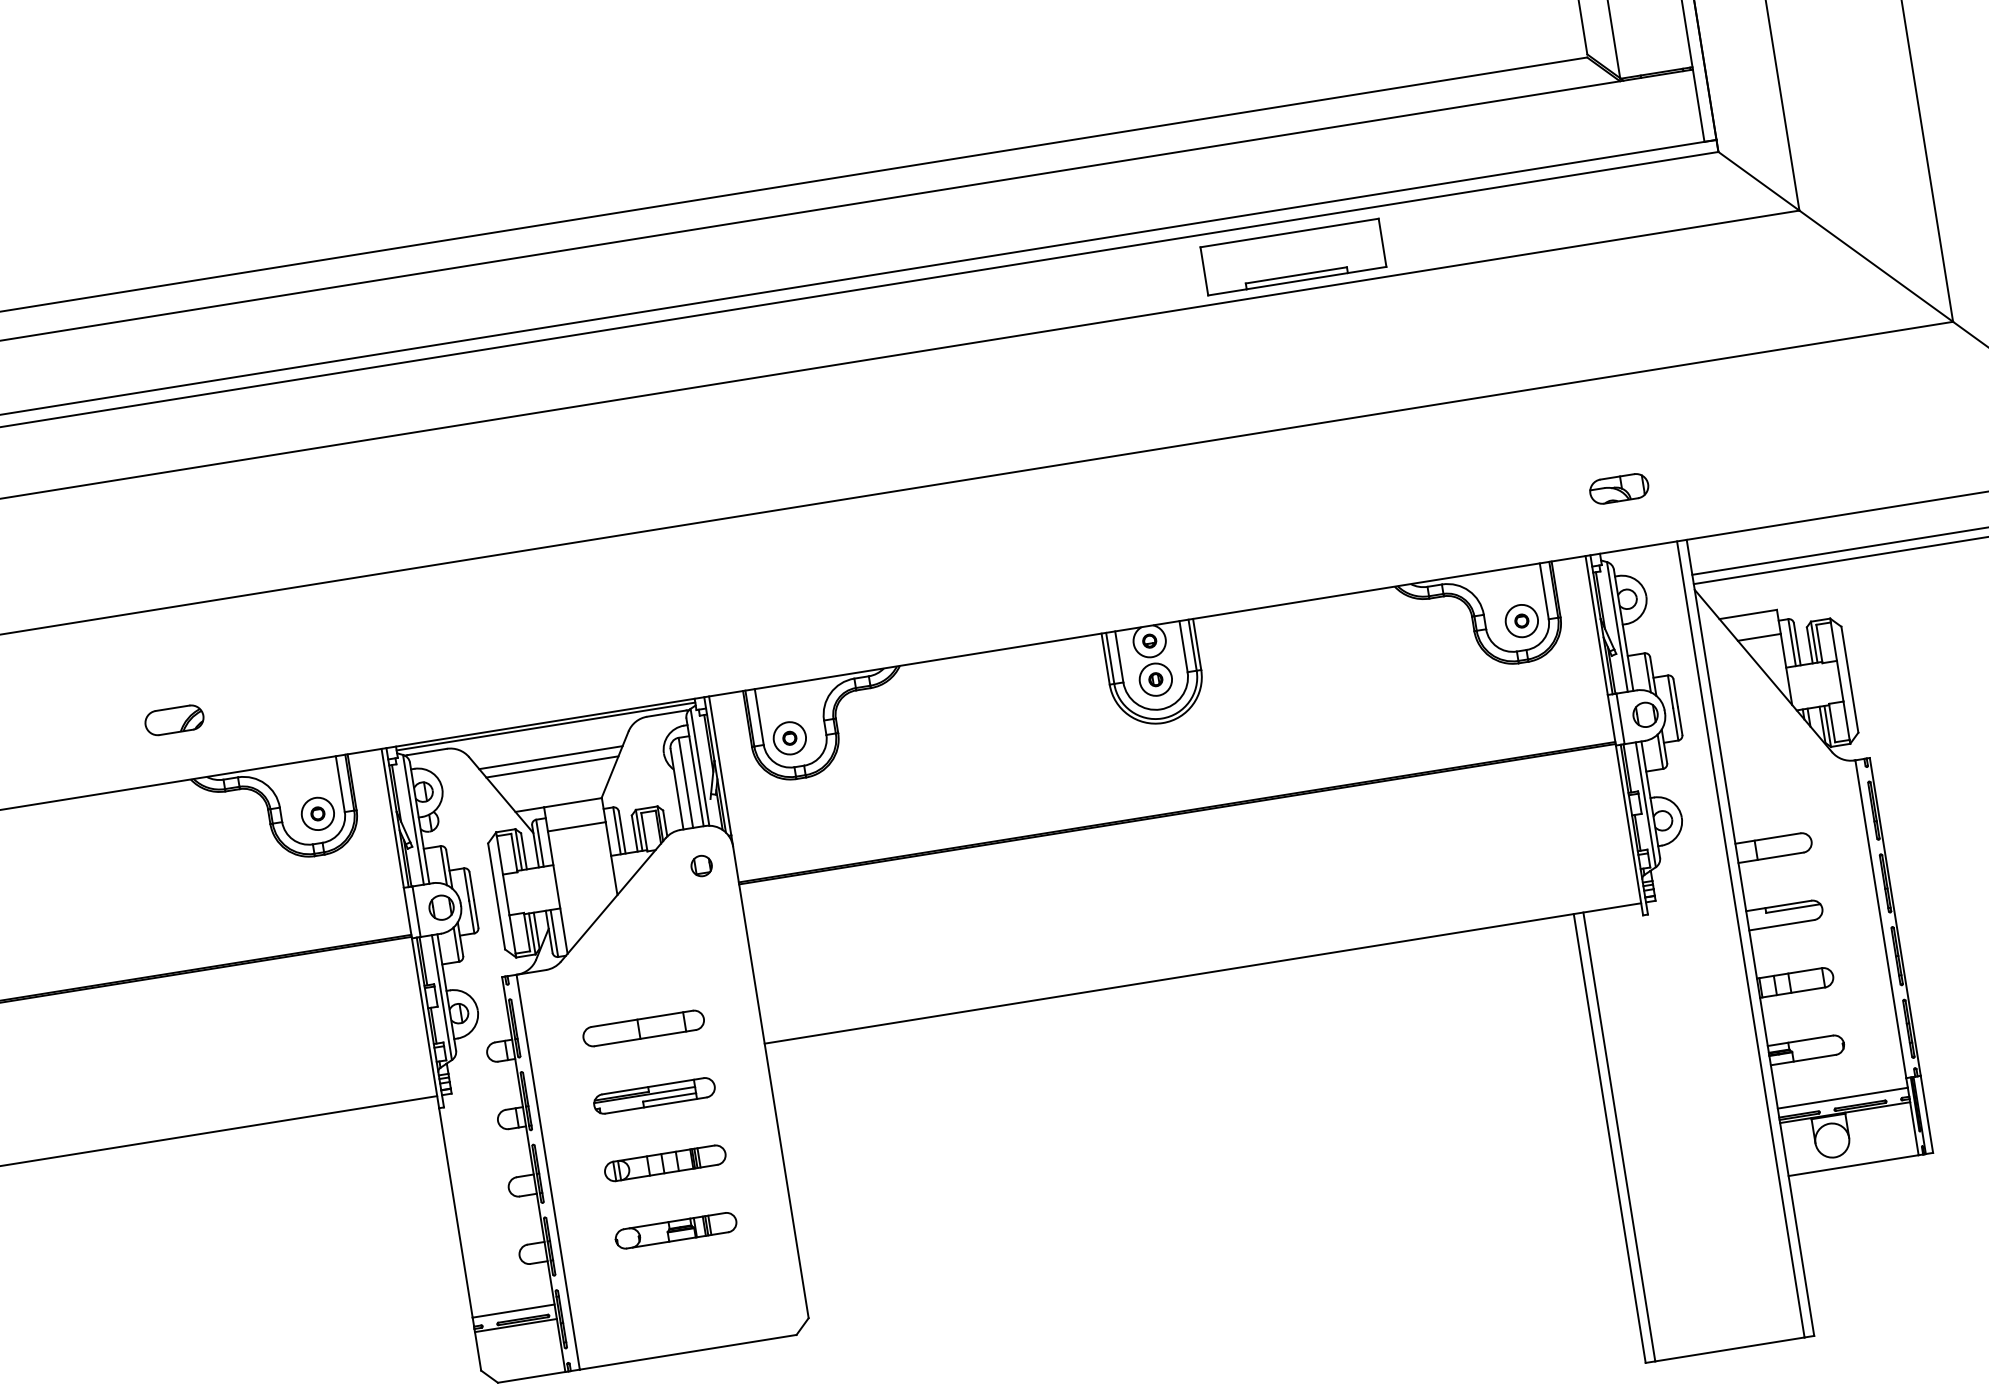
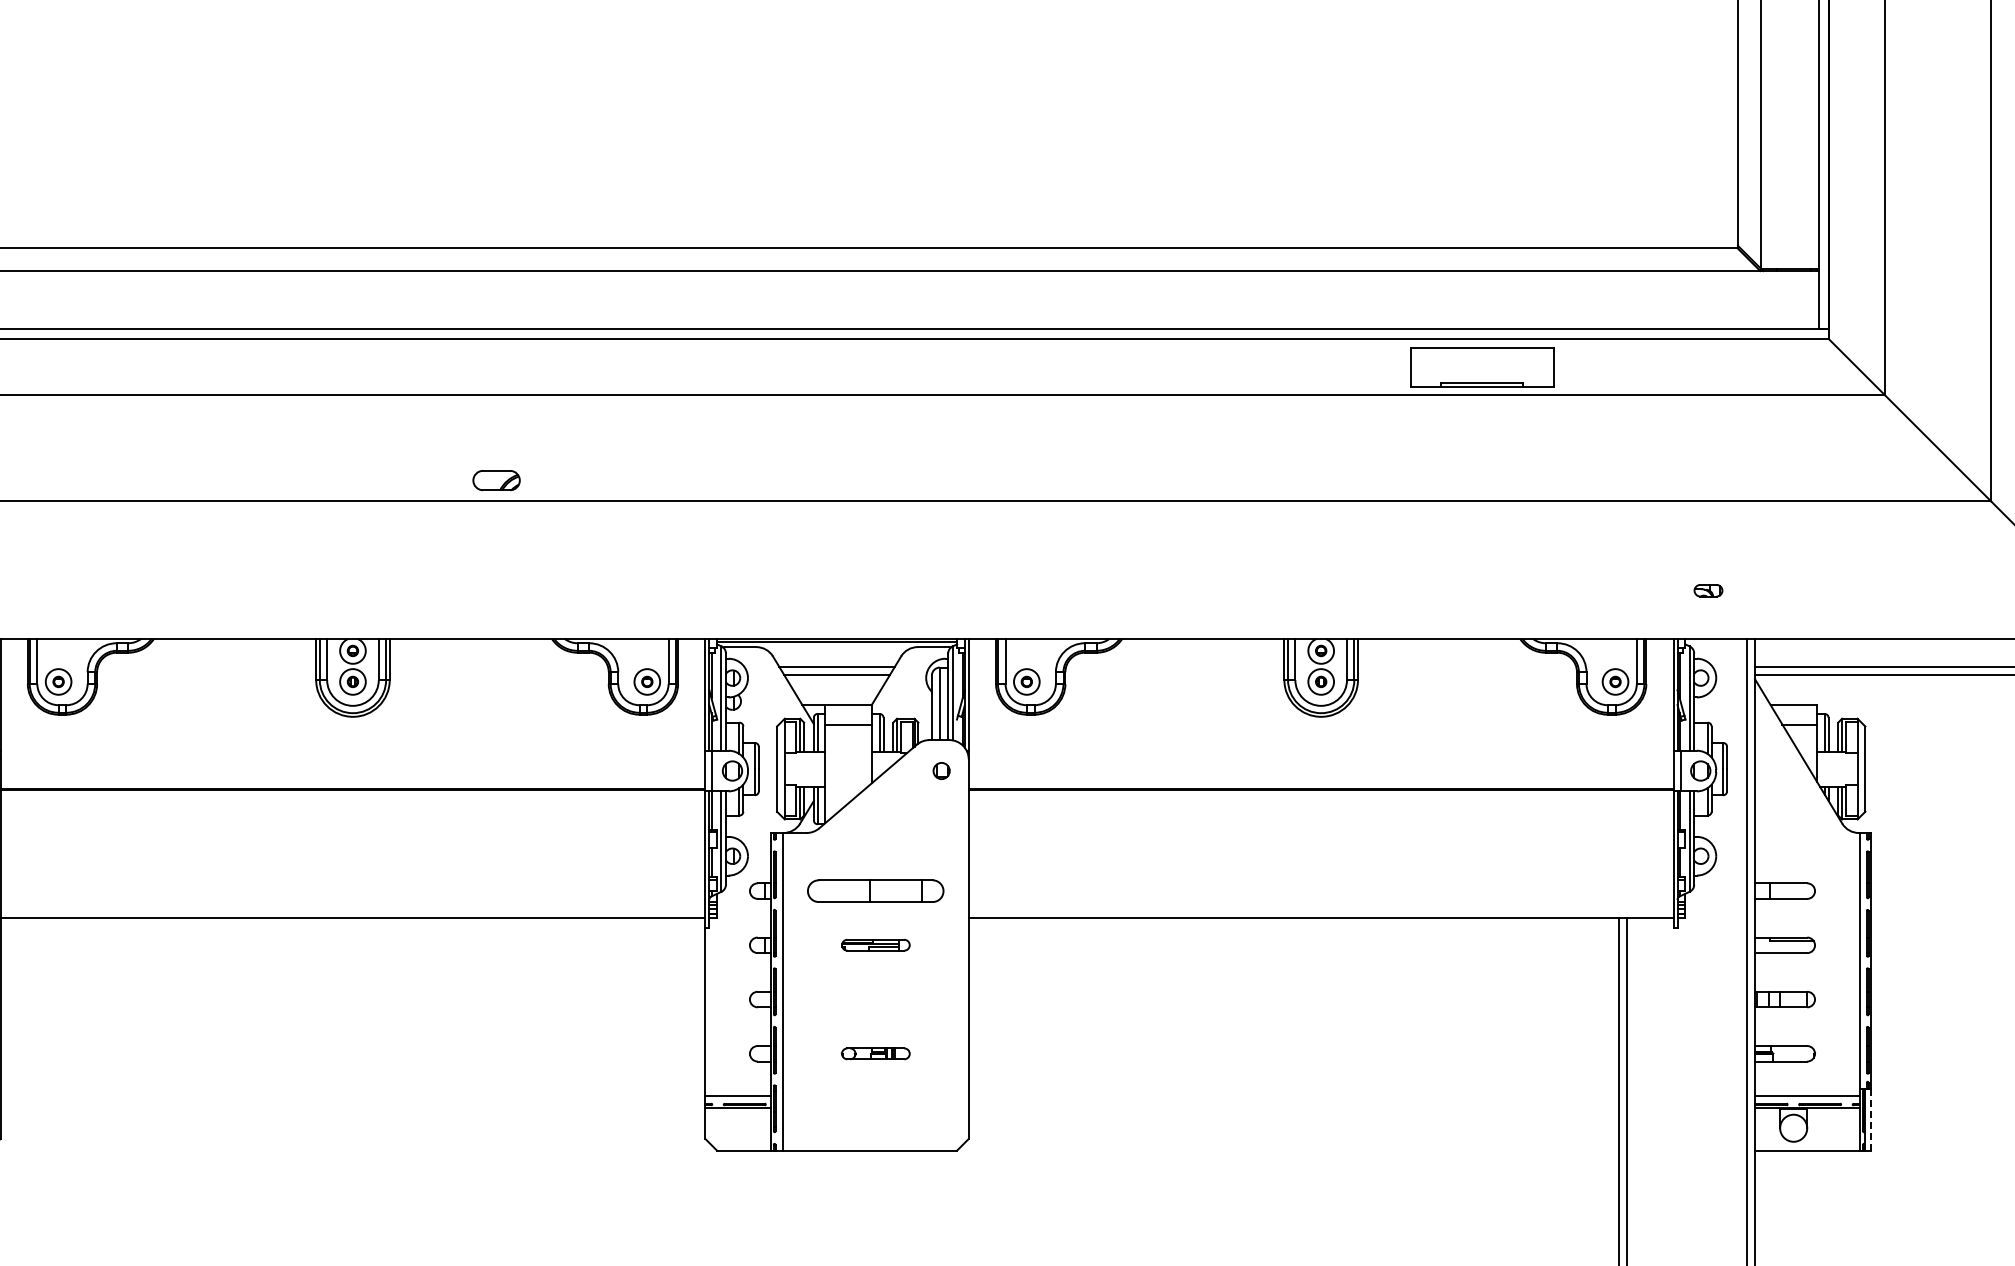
part: (1619, 488) -> (1708, 590), size x0.6
part: (174, 720) -> (496, 480), moved
part: (643, 1027) -> (875, 890), size x1.4
part: (653, 1094) -> (875, 944), size x0.7
line: (1927, 1114) -> (1871, 1119), solid -> dashed
part: (664, 1163) -> (875, 999), removed
part: (675, 1230) -> (875, 1053), size x0.7

